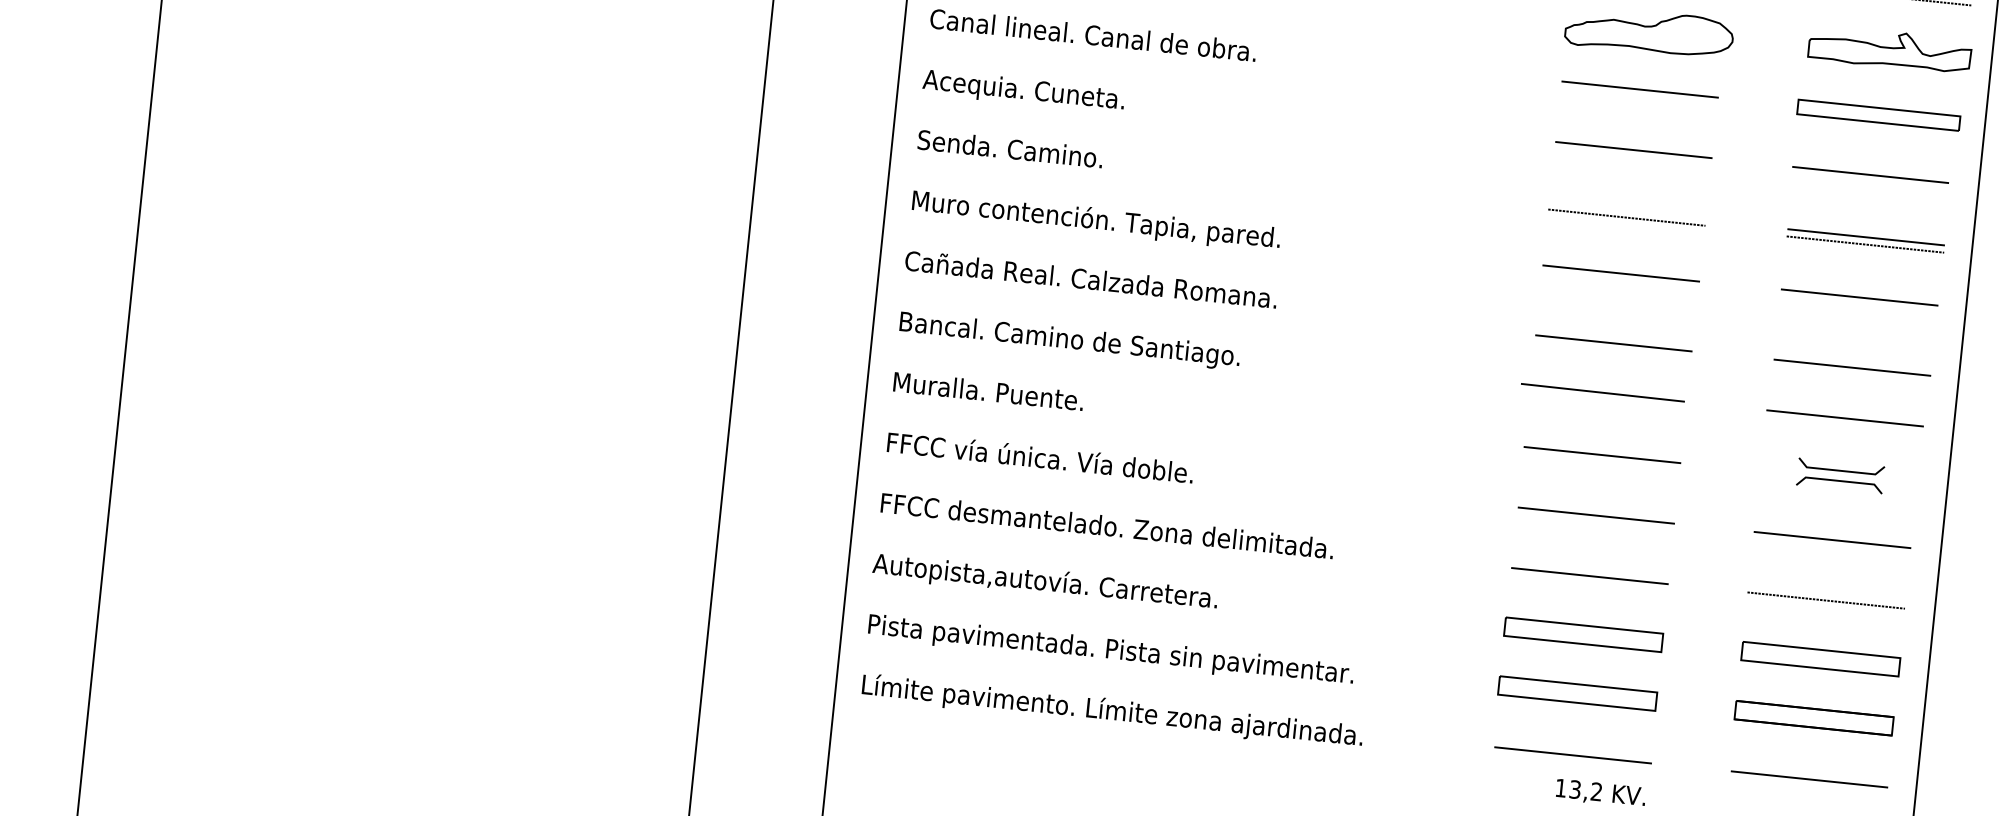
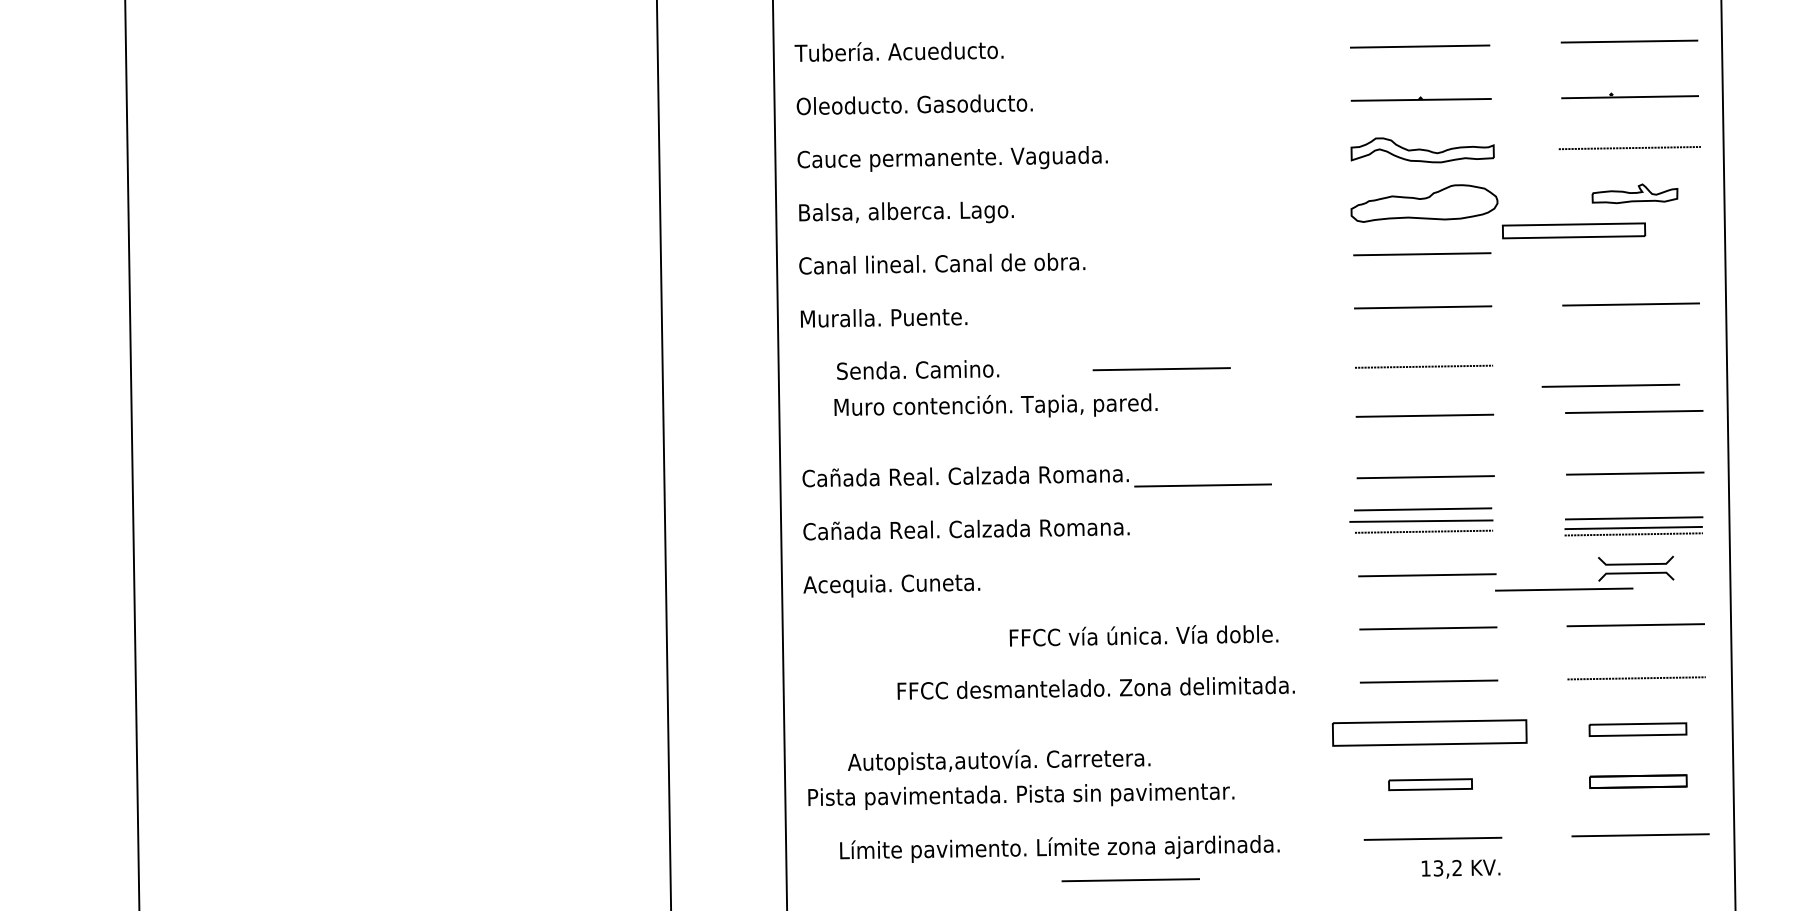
part: (1889, 49) -> (1634, 193), size x0.6
text: (1023, 91) -> (887, 319), Acequia. Cuneta. -> Muralla. Puente.
part: (1879, 114) -> (1574, 230), moved
text: (1010, 148) -> (918, 369), moved
line: (1328, 185) -> (1161, 369), added
text: (1095, 219) -> (995, 405), moved
part: (1865, 241) -> (1633, 531), moved
line: (1836, 264) -> (1610, 385), added
line: (1359, 322) -> (1202, 485), added
text: (1084, 340) -> (966, 529), Bancal. Camino de Santiago. -> Cañada Real. Calzada Romana.
line: (1606, 379) -> (1423, 509), added
text: (992, 394) -> (891, 585), Muralla. Puente. -> Acequia. Cuneta.
line: (1603, 404) -> (1423, 531), added
text: (1039, 457) -> (1143, 635), moved
line: (1756, 489) -> (1564, 589), added
text: (1106, 525) -> (1095, 687), moved
text: (1045, 582) -> (999, 761), moved
part: (1583, 635) -> (1429, 733), size x1.4
part: (1820, 658) -> (1637, 729), size x0.7
part: (1577, 693) -> (1430, 784), size x0.6
text: (1112, 711) -> (1059, 848), moved
part: (1814, 718) -> (1638, 781), size x0.7
line: (1223, 761) -> (1130, 880), added

